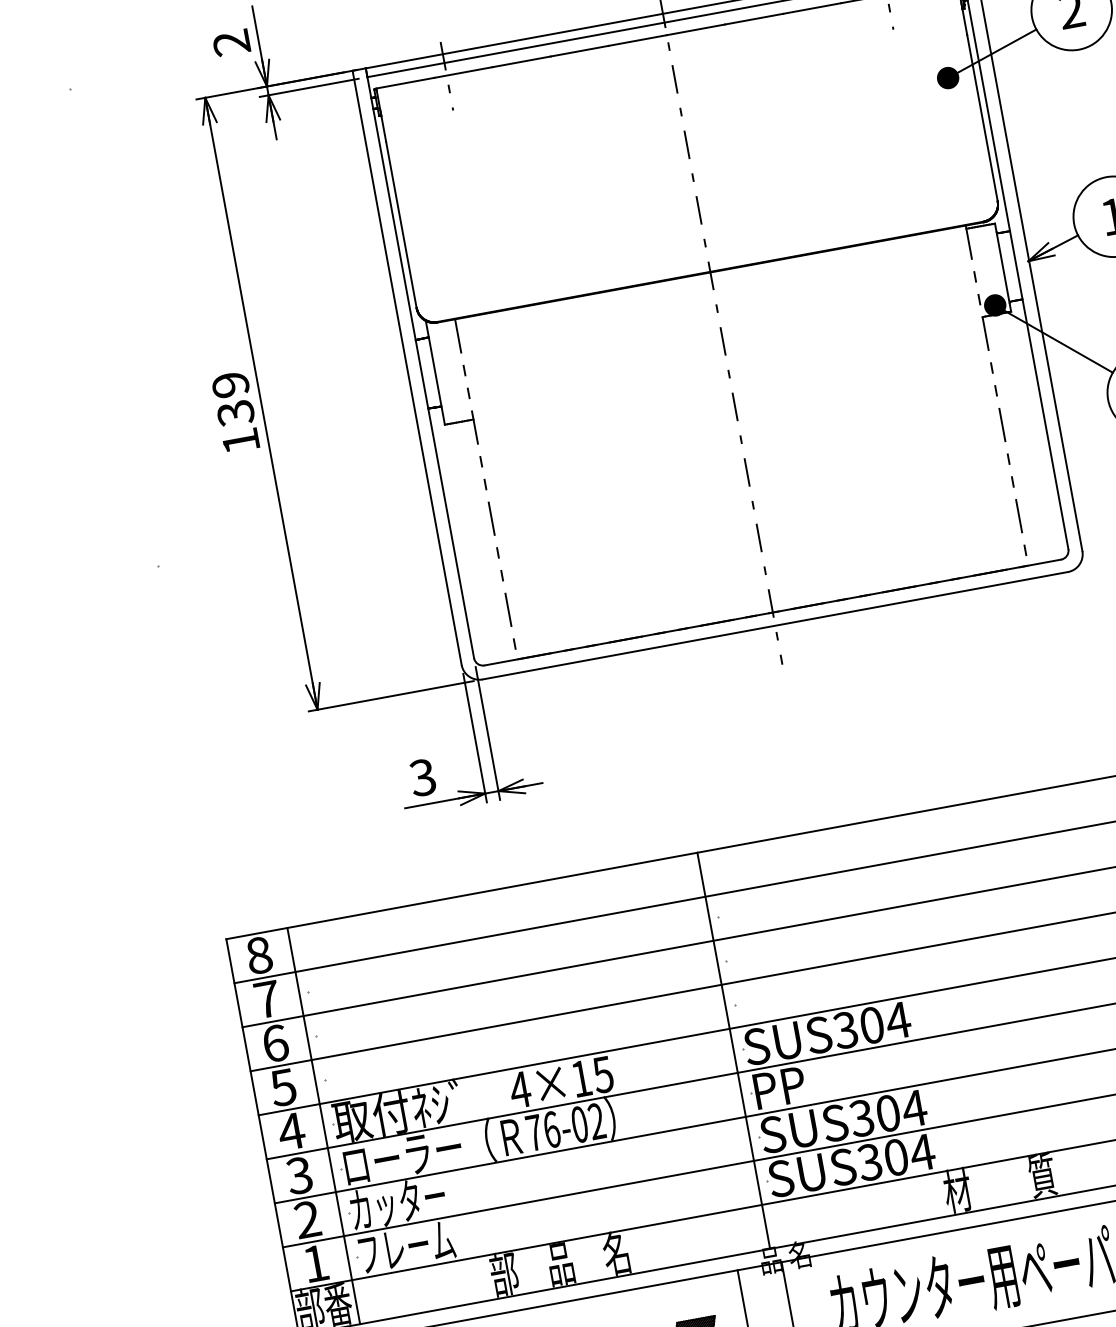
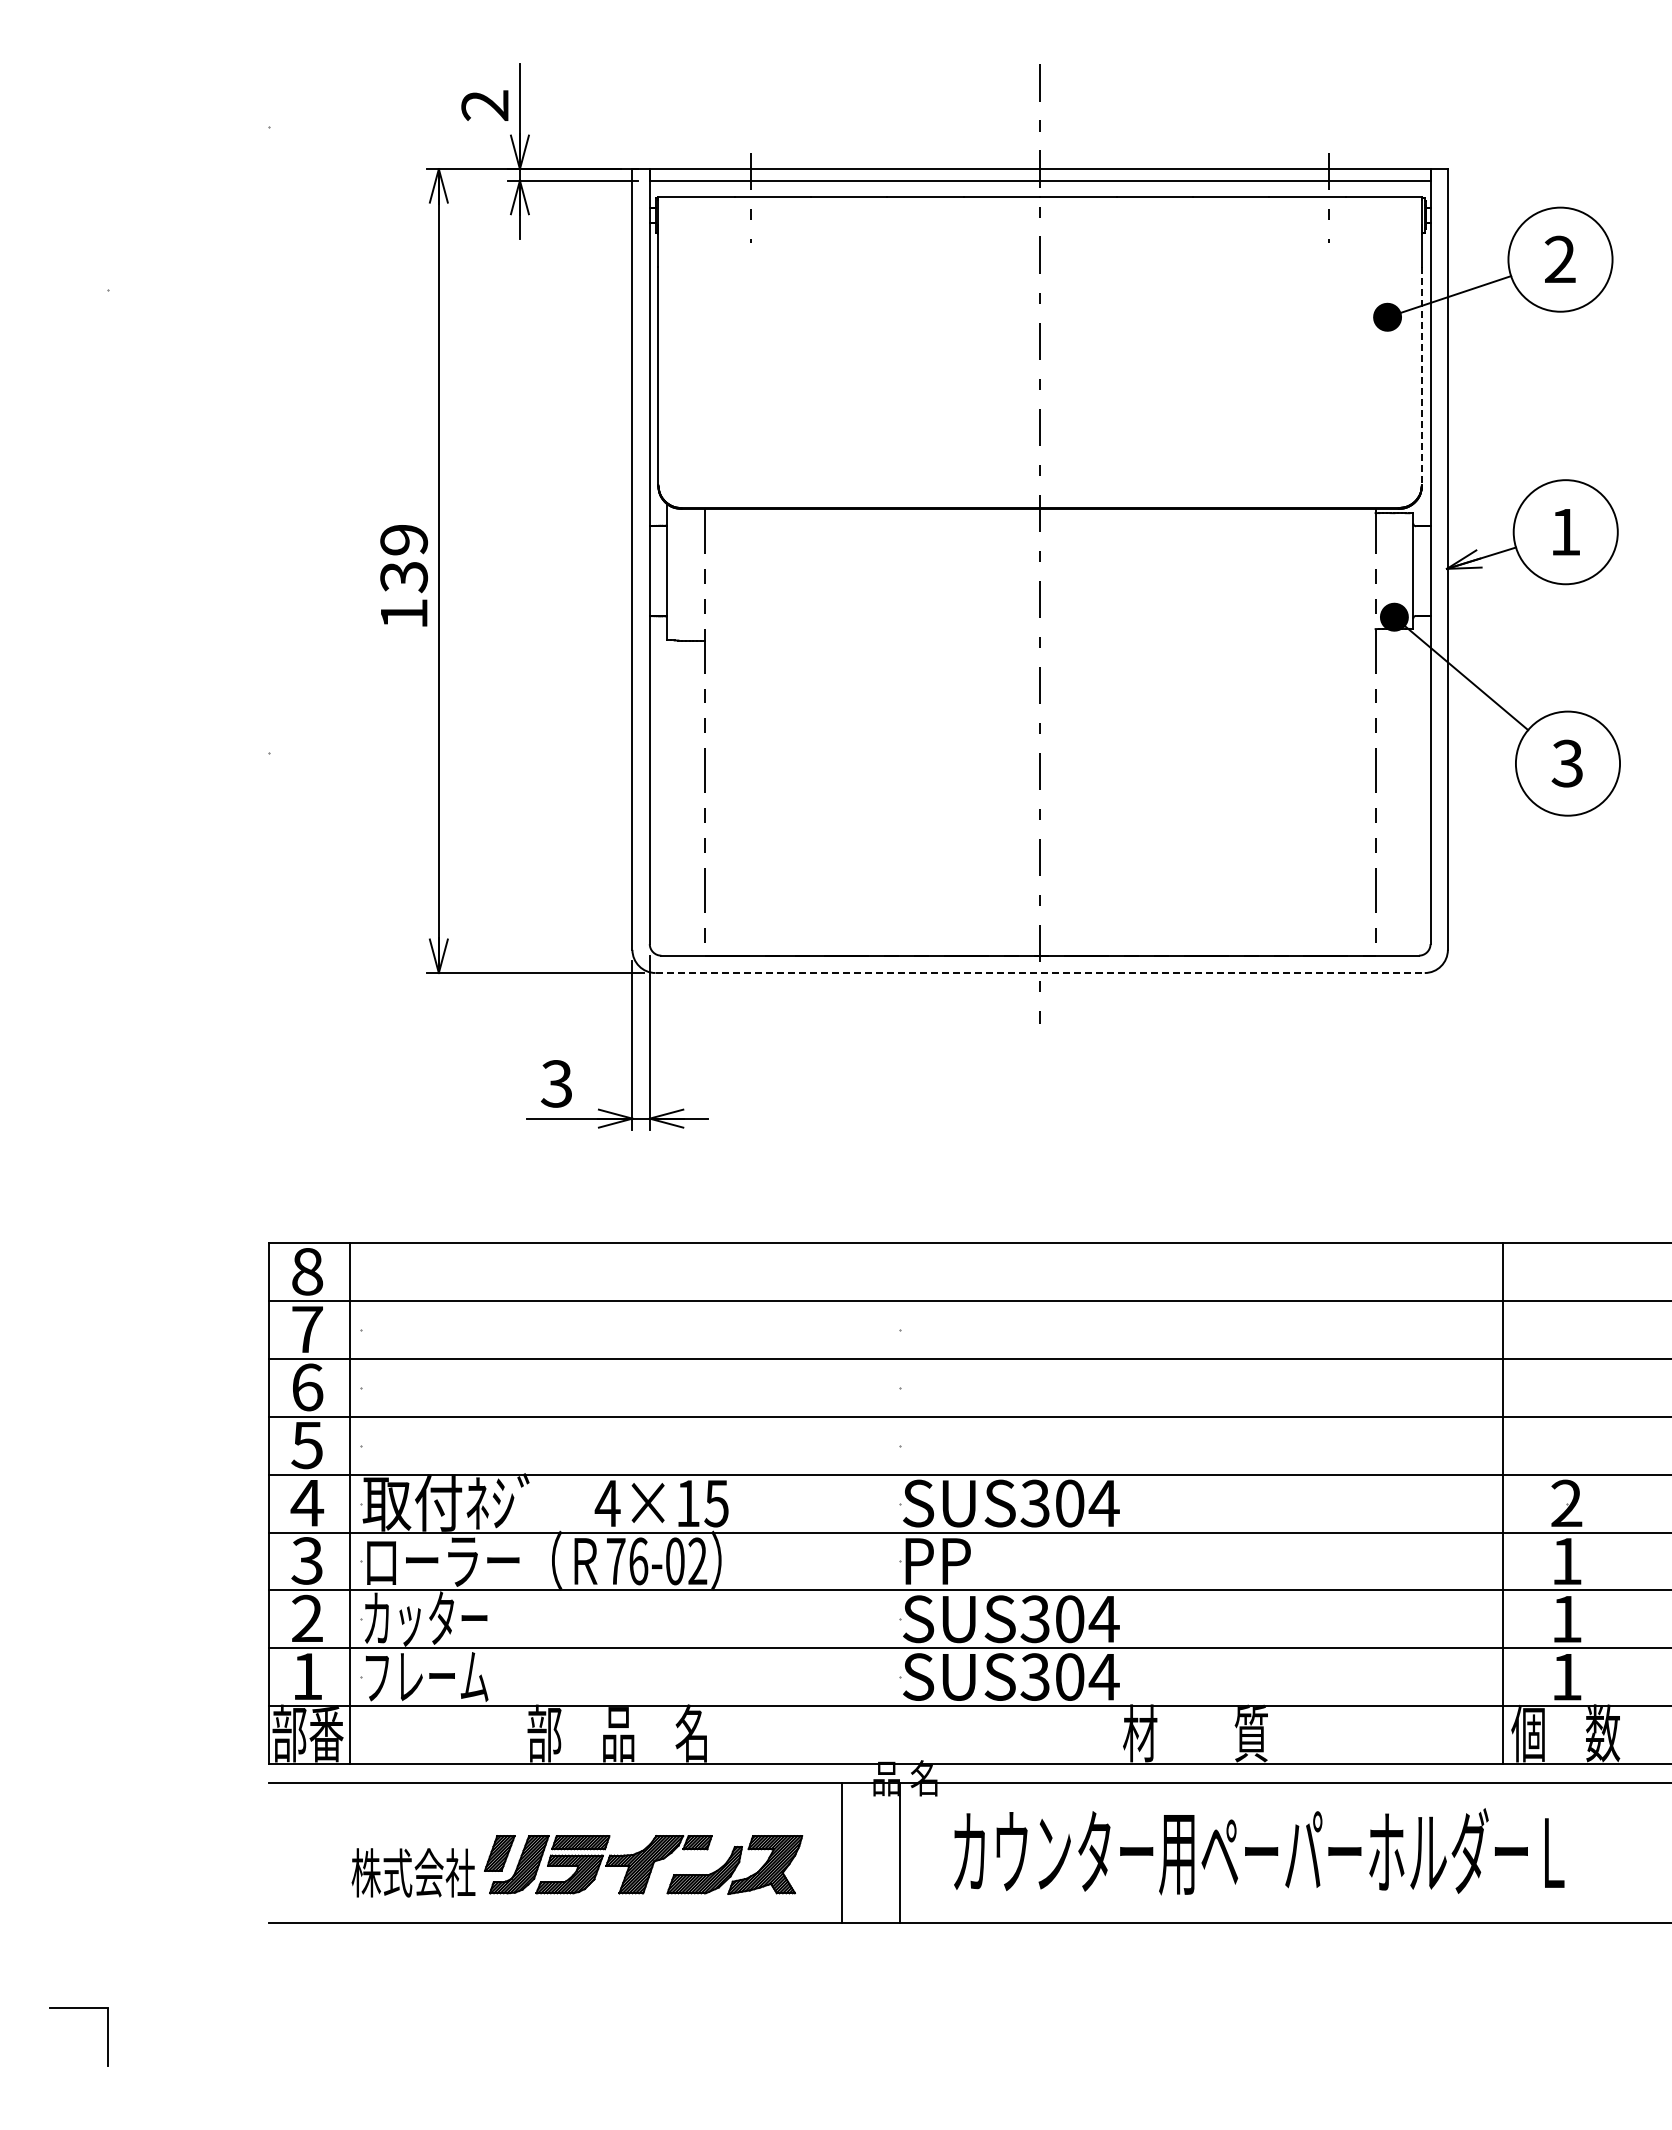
line: (982, 118) -> (1421, 376), solid -> dashed
line: (775, 626) -> (1040, 973), solid -> dashed
line: (733, 1050) -> (888, 1503), removed

